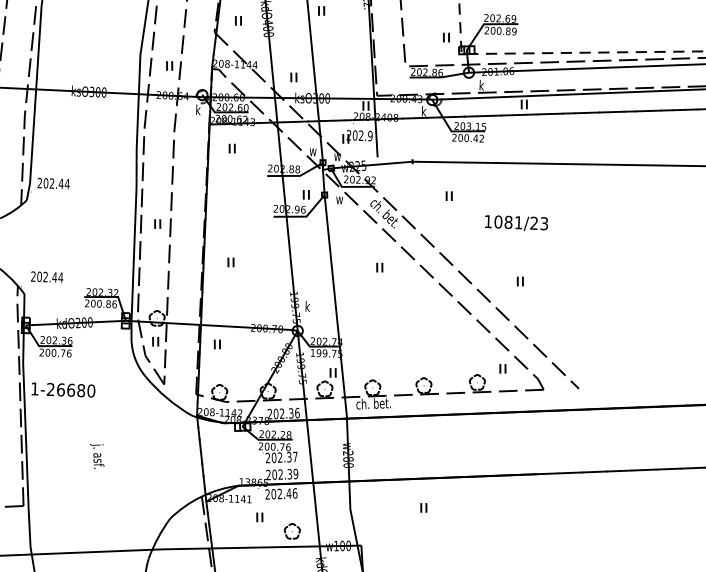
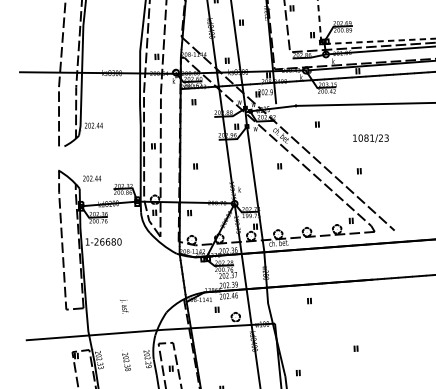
part: (237, 19) -> (194, 29), removed
text: (515, 223) -> (370, 138), moved
text: (97, 455) -> (124, 306), moved

